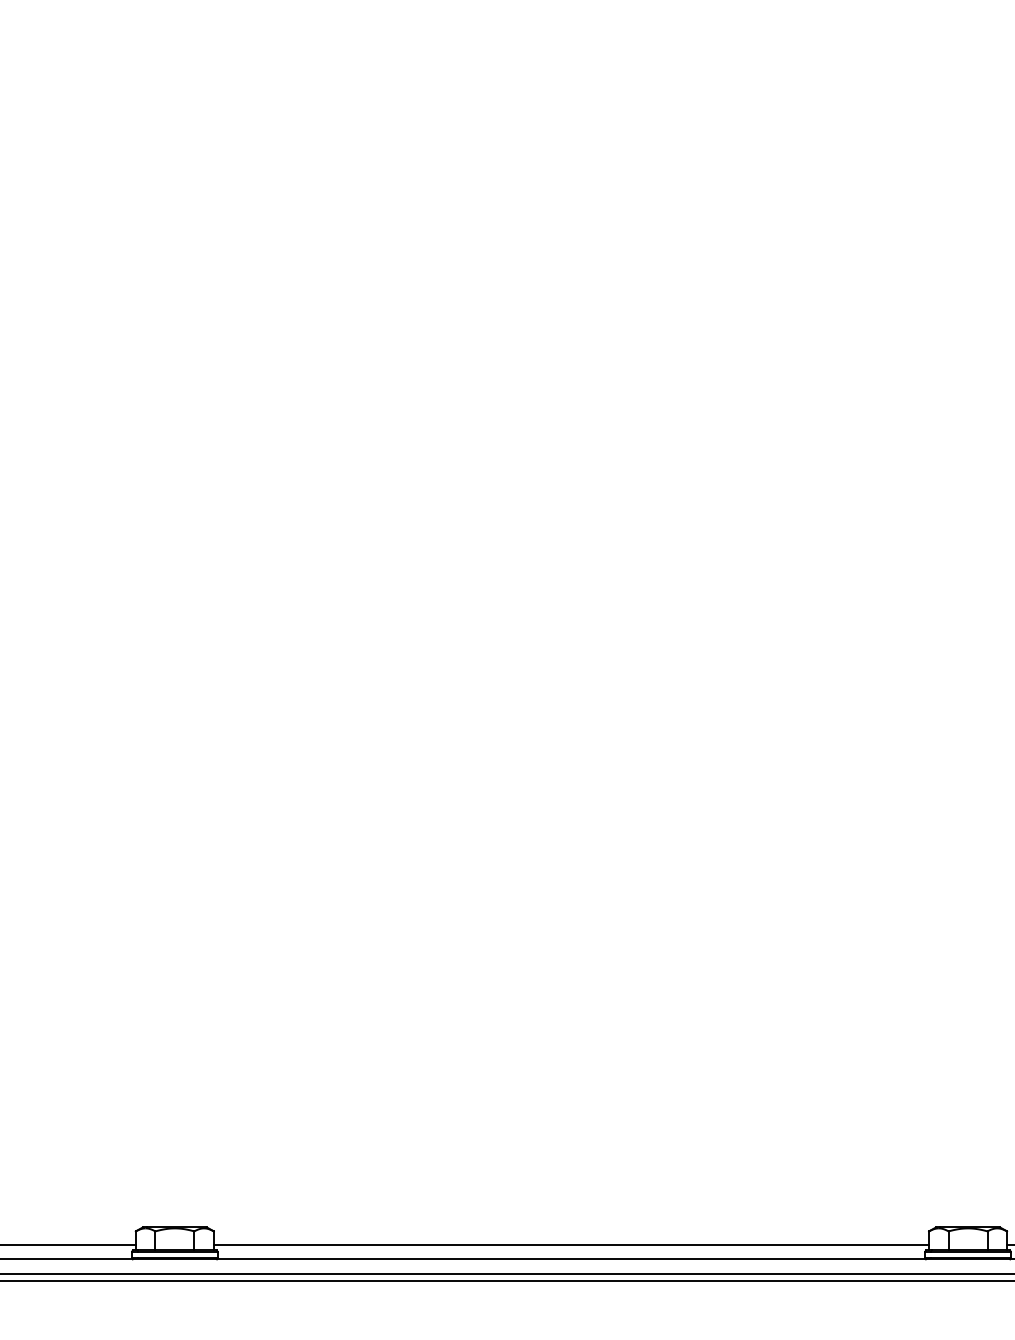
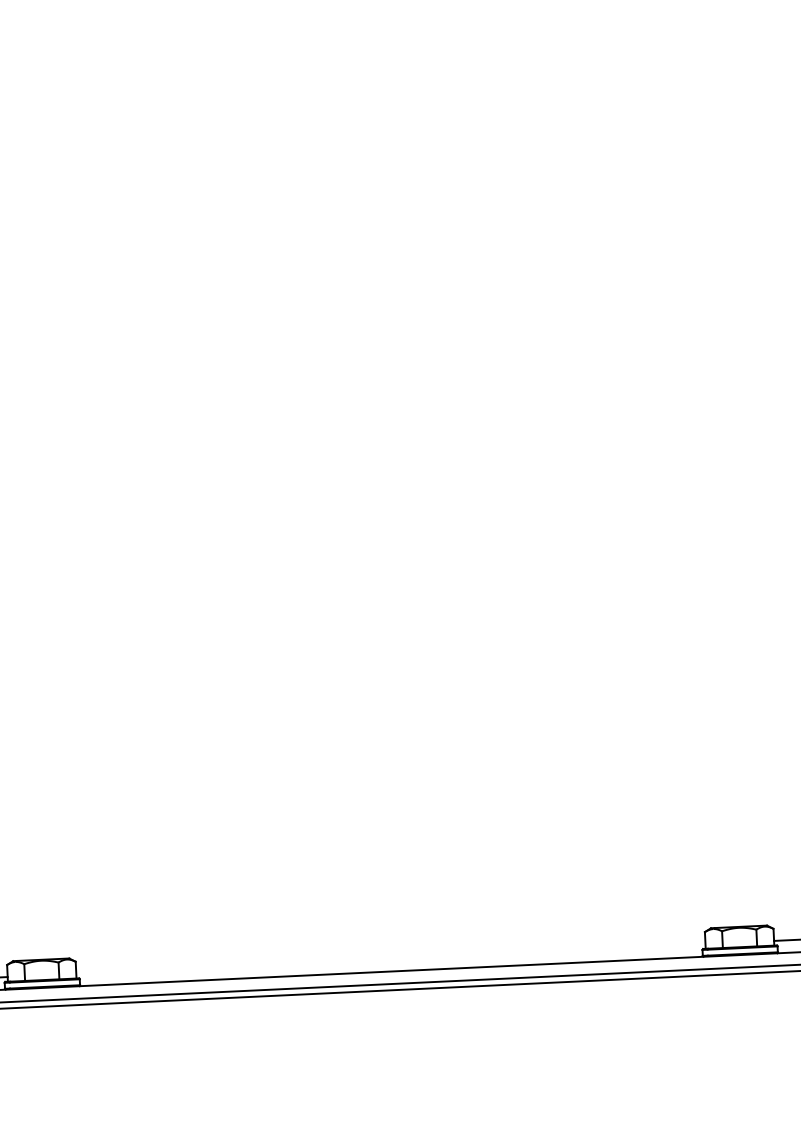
line: (571, 1245) -> (390, 959), removed

